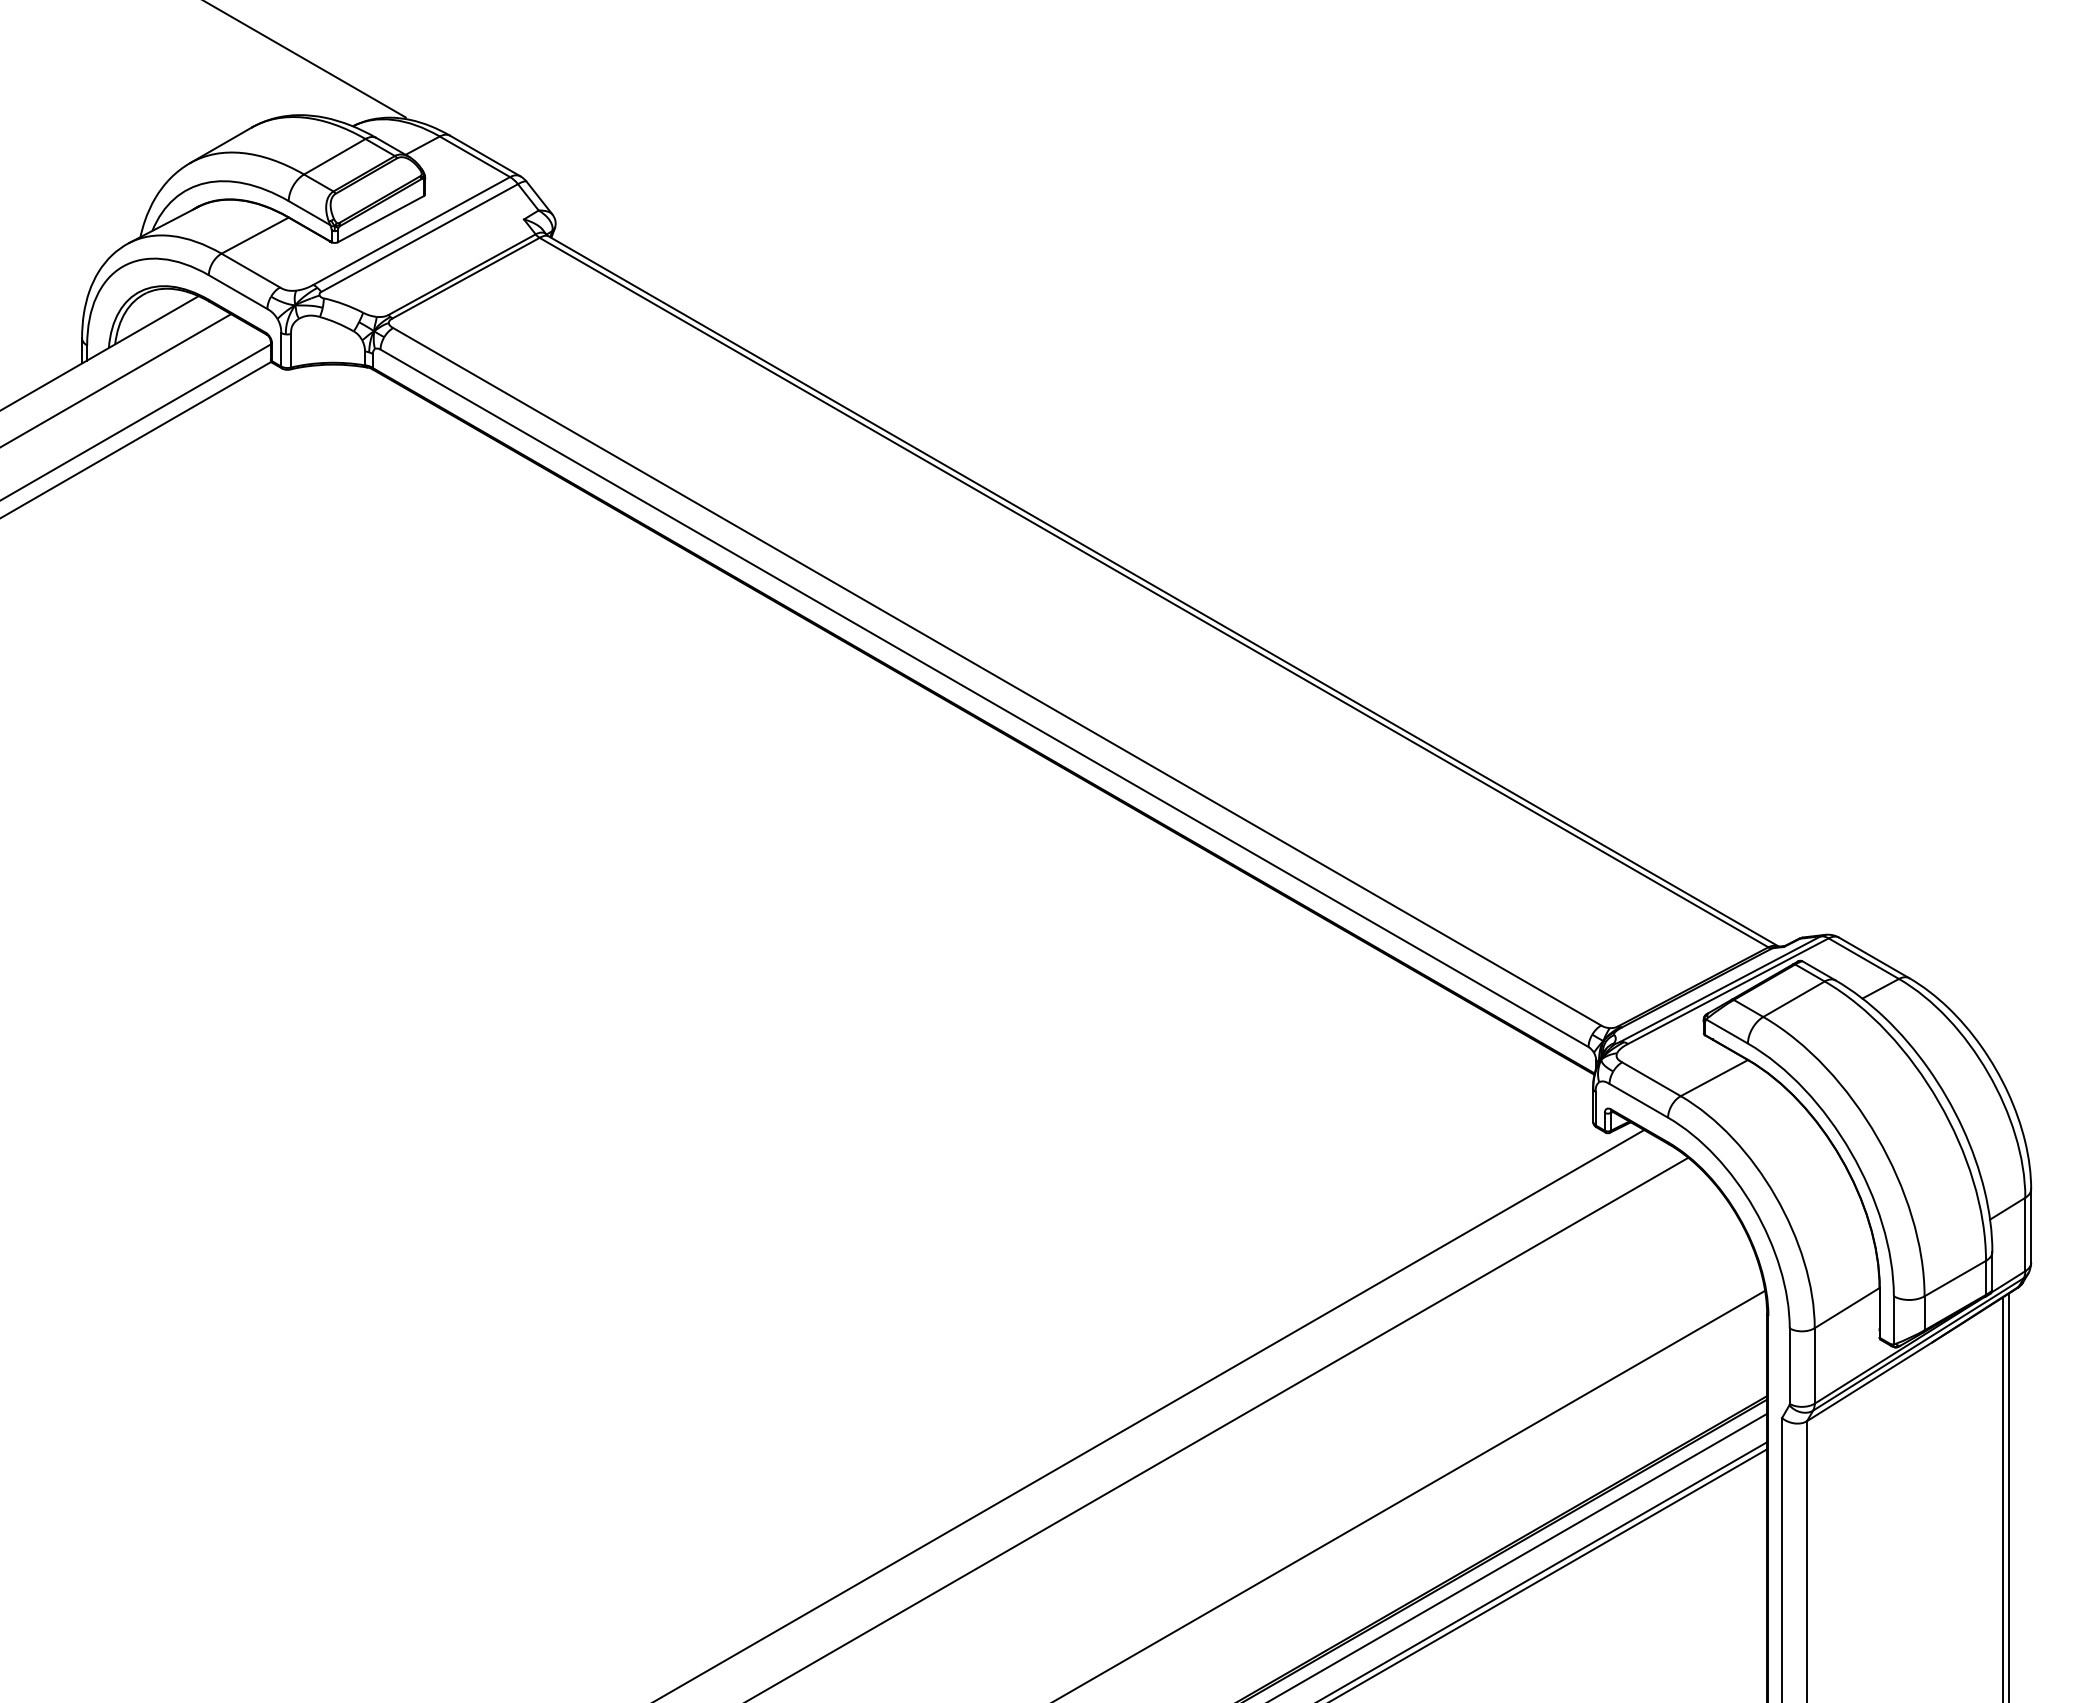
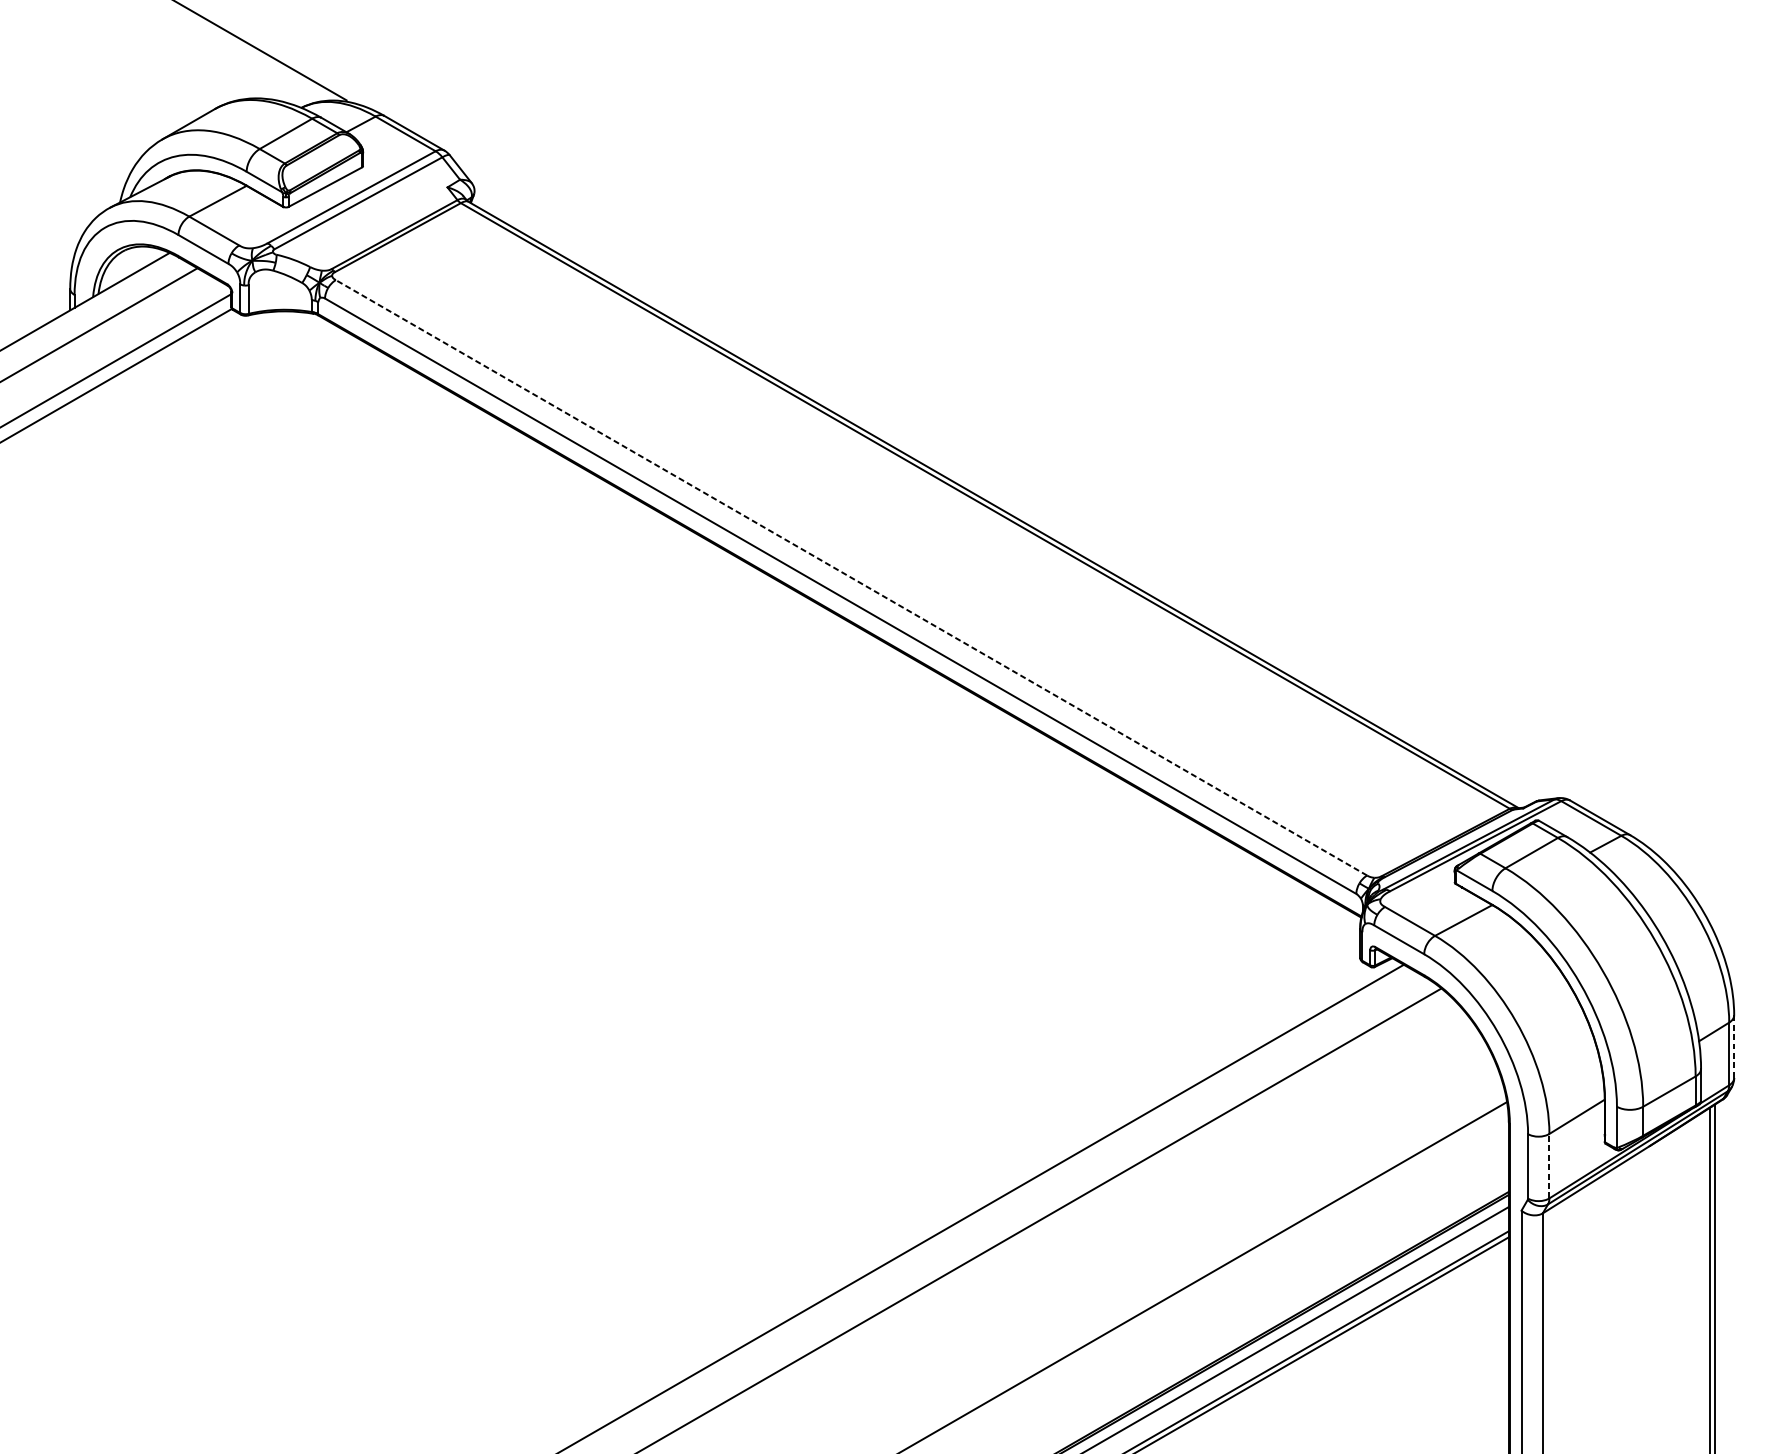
line: (996, 676) -> (850, 577), solid -> dashed
line: (2031, 1225) -> (1734, 1046), solid -> dashed
line: (1814, 1365) -> (1549, 1165), solid -> dashed

